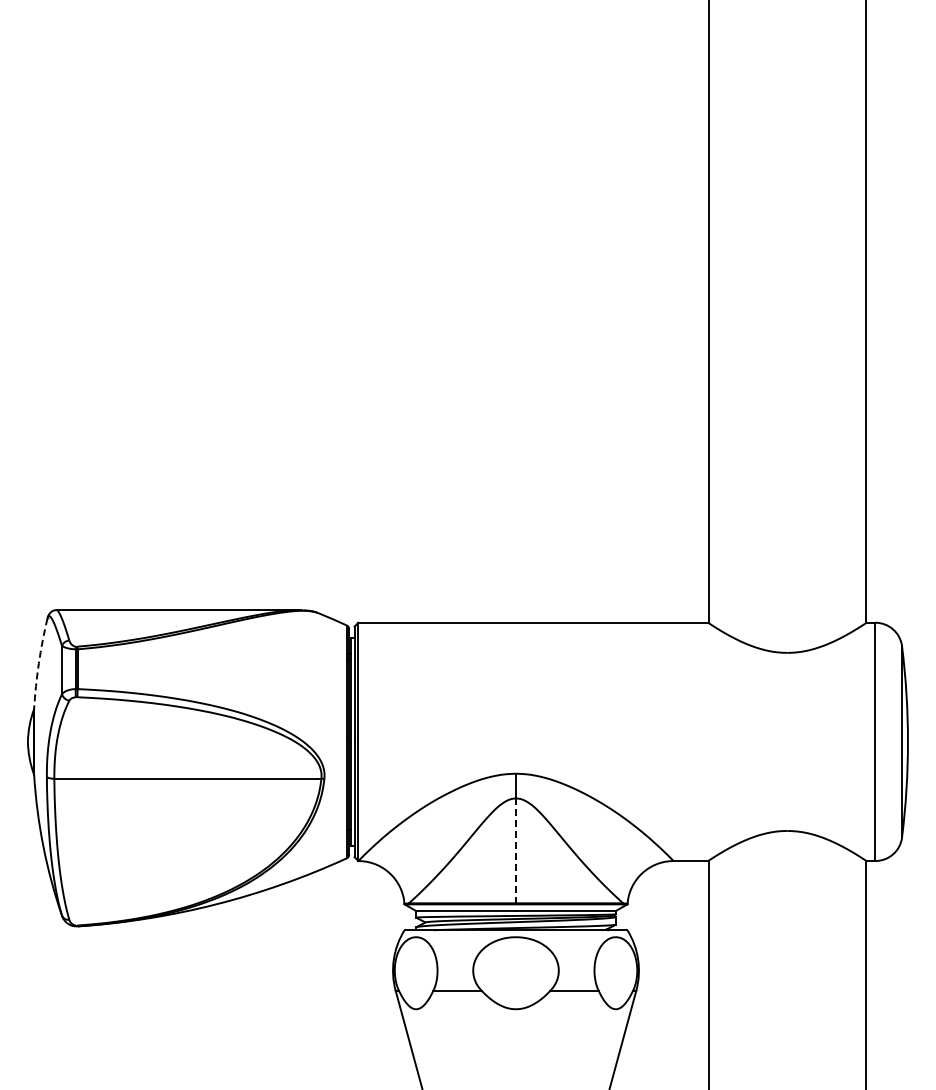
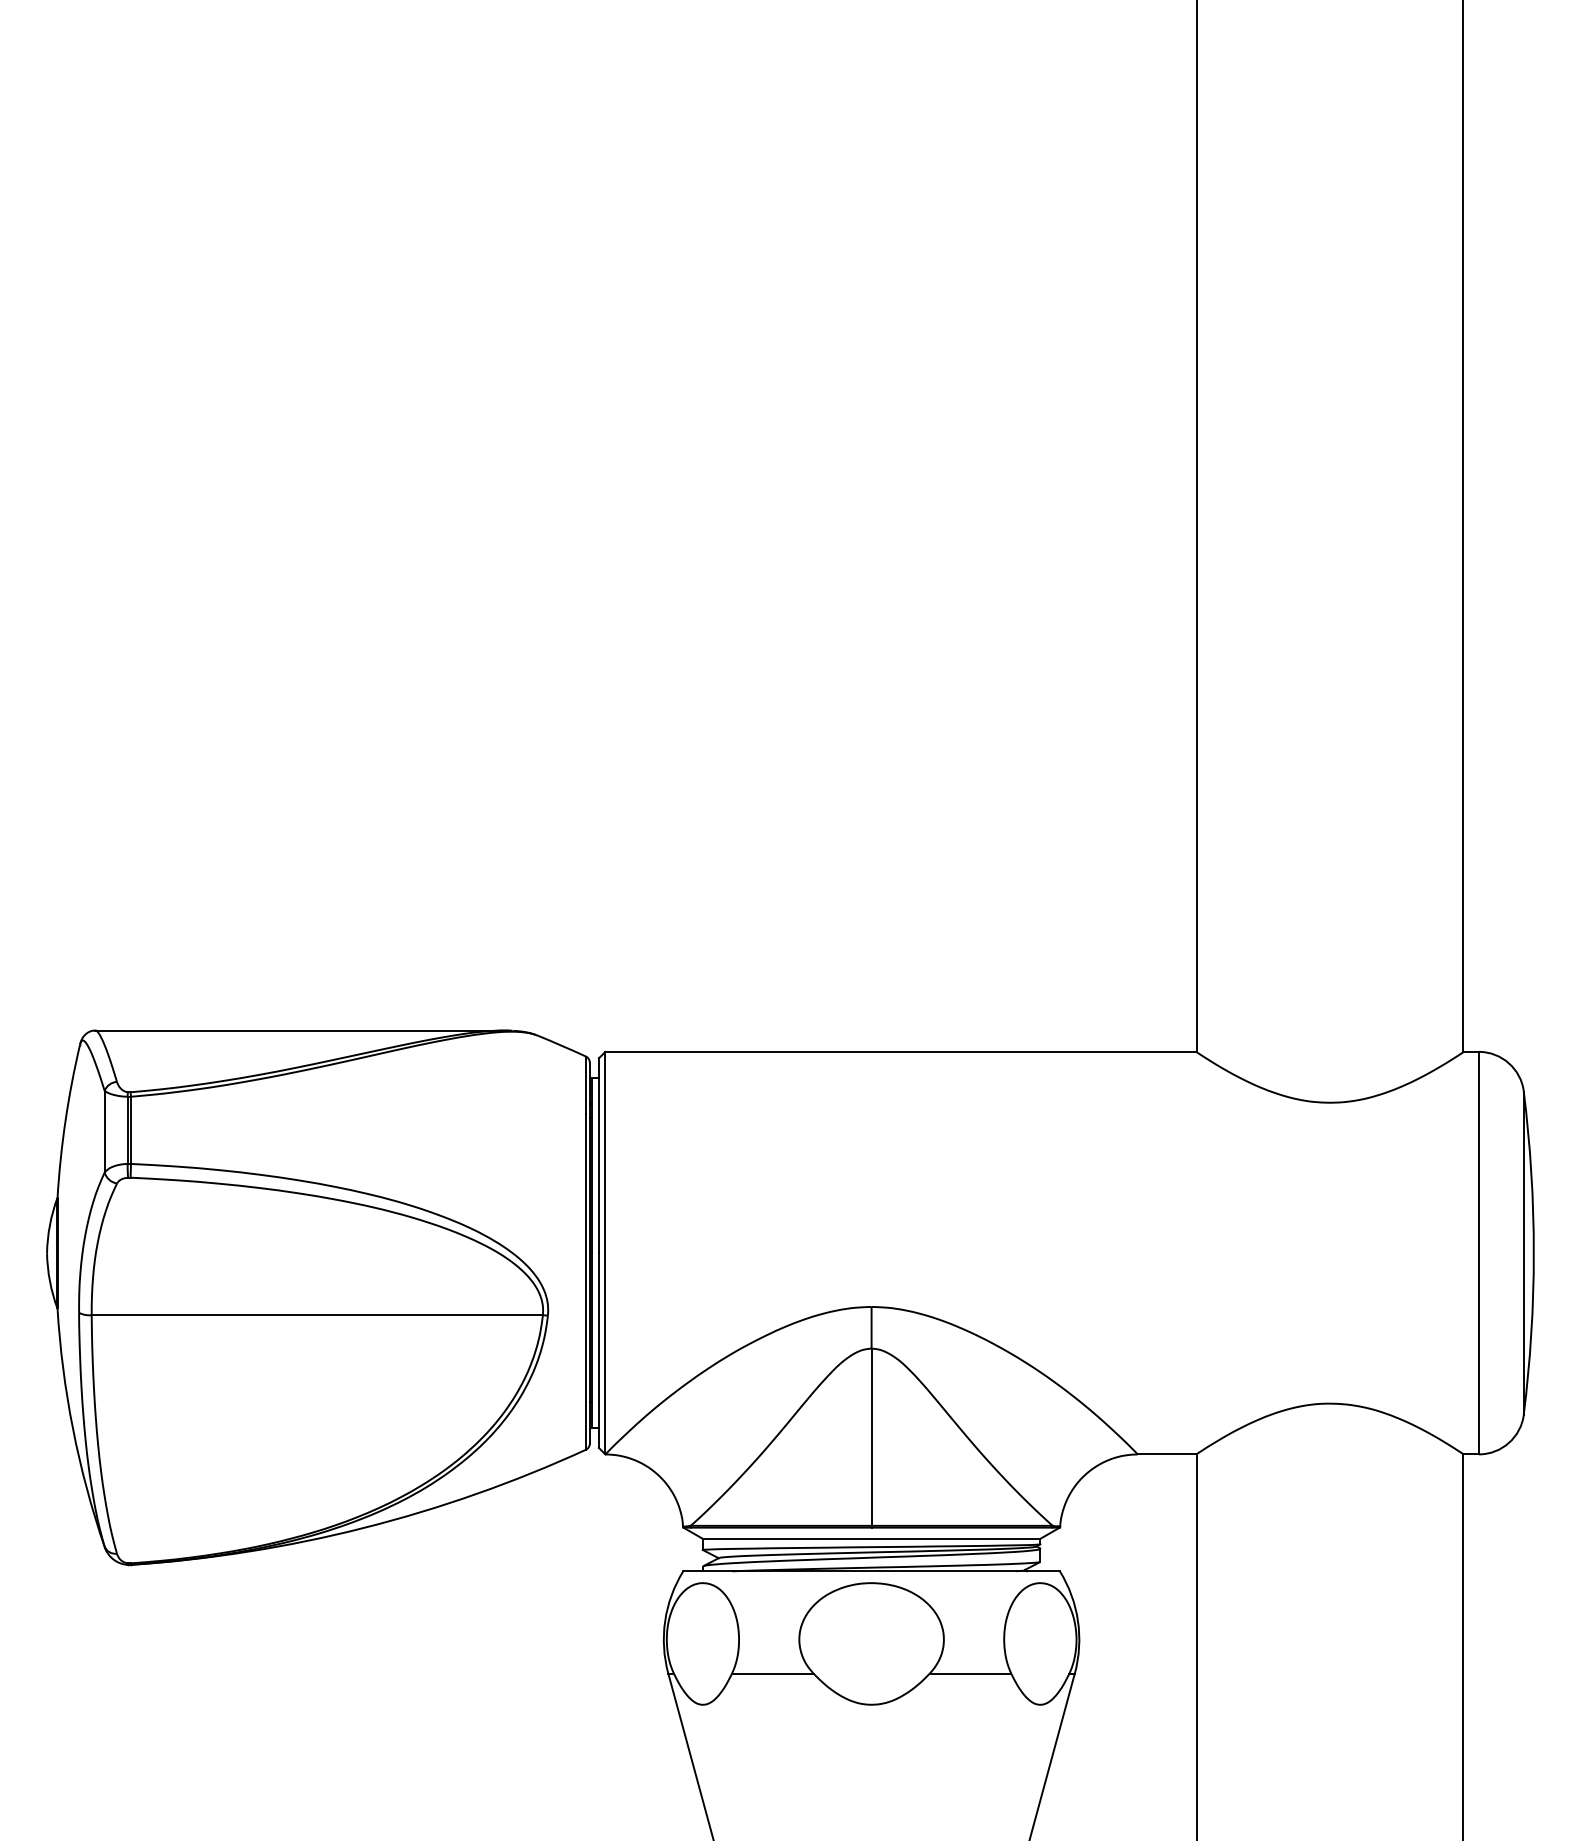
arc: (38, 663) -> (64, 1120), dashed -> solid
line: (515, 851) -> (870, 1438), dashed -> solid

